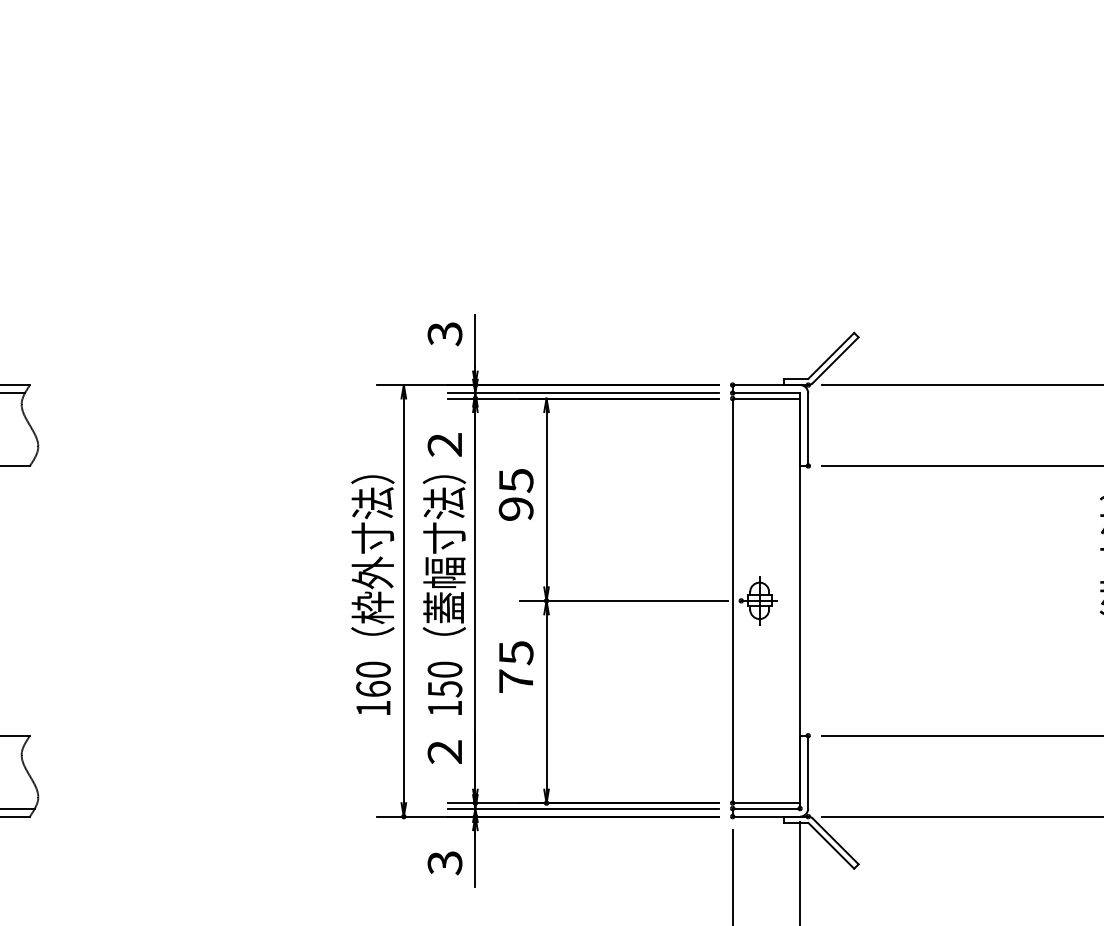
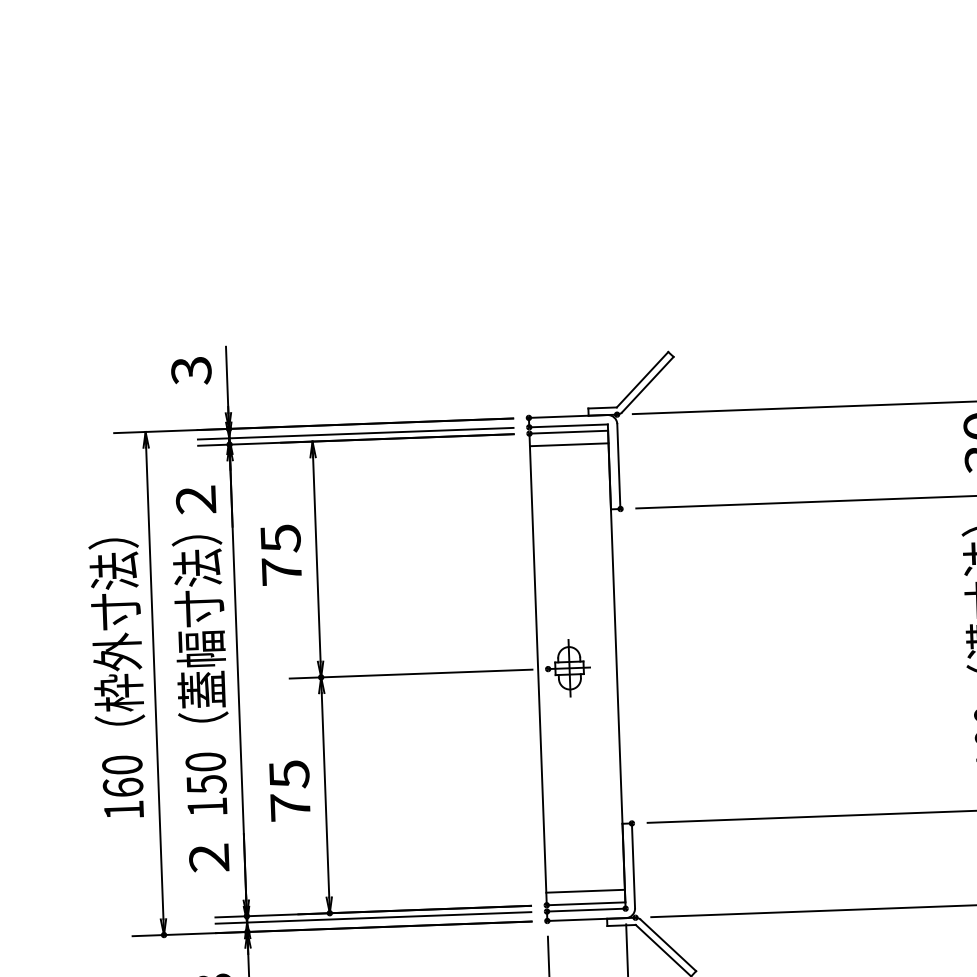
line: (766, 409) -> (569, 444), added
text: (515, 508) -> (281, 571), 95 -> 75
text: (516, 666) -> (290, 790), moved
line: (766, 792) -> (585, 891), added

